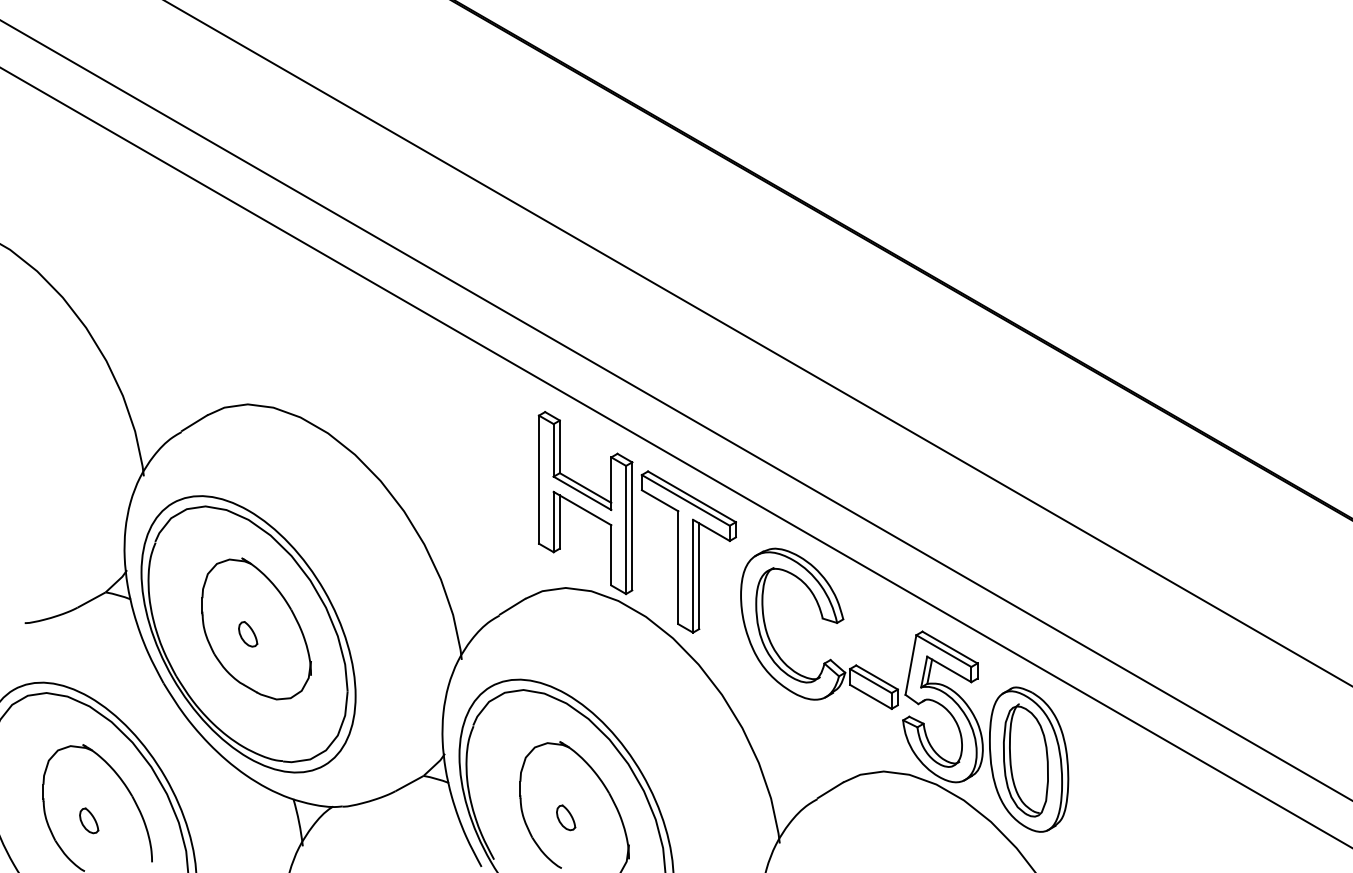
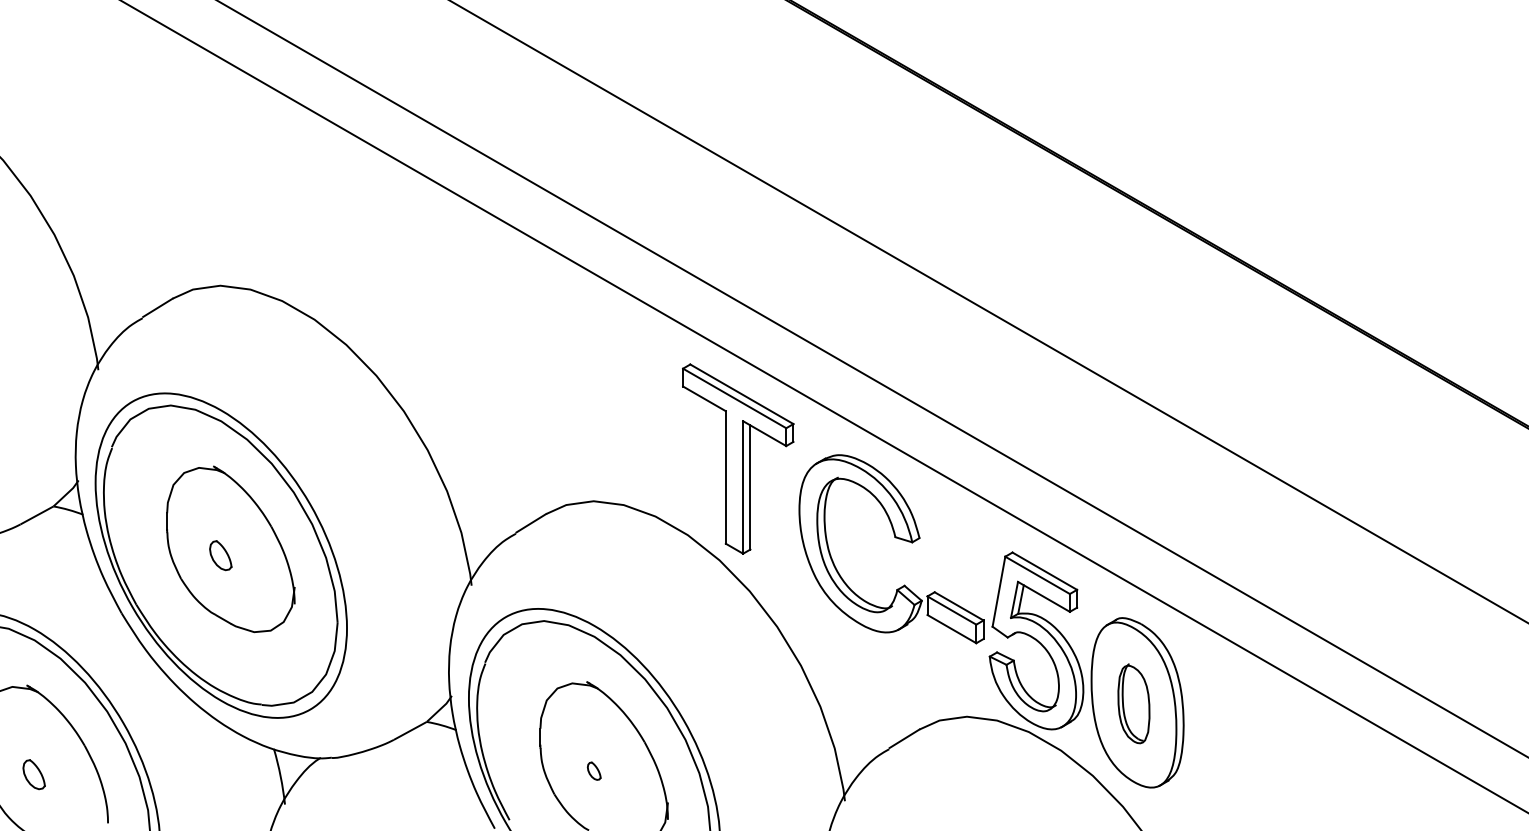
part: (585, 503) -> (616, 402), removed
part: (1025, 760) -> (1133, 703), size x0.6
part: (566, 817) -> (594, 770), size x0.6

